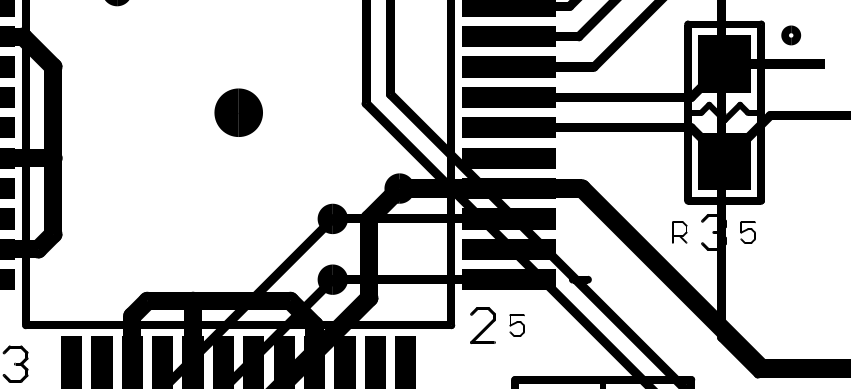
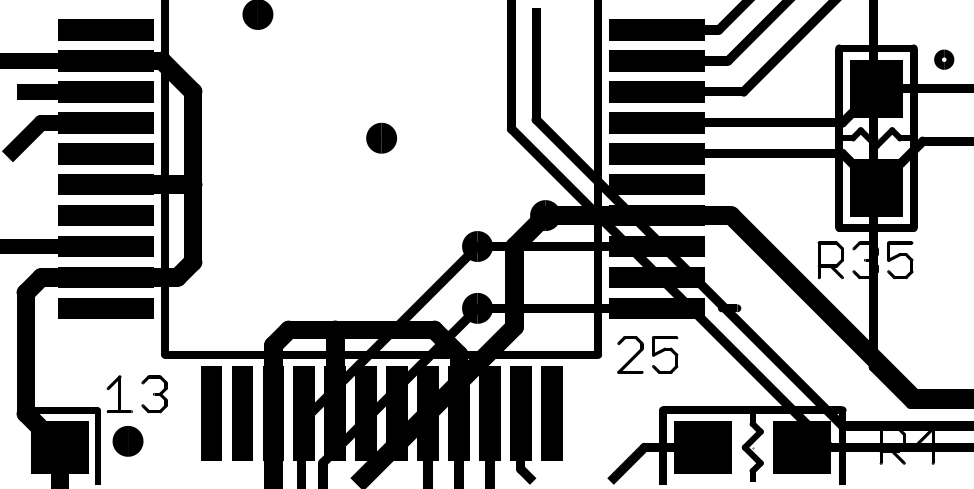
part: (238, 111) -> (381, 137), size x0.62
part: (679, 232) -> (830, 260), size x1.67
part: (748, 232) -> (900, 260), size x1.67
part: (517, 325) -> (665, 354), size x1.67

